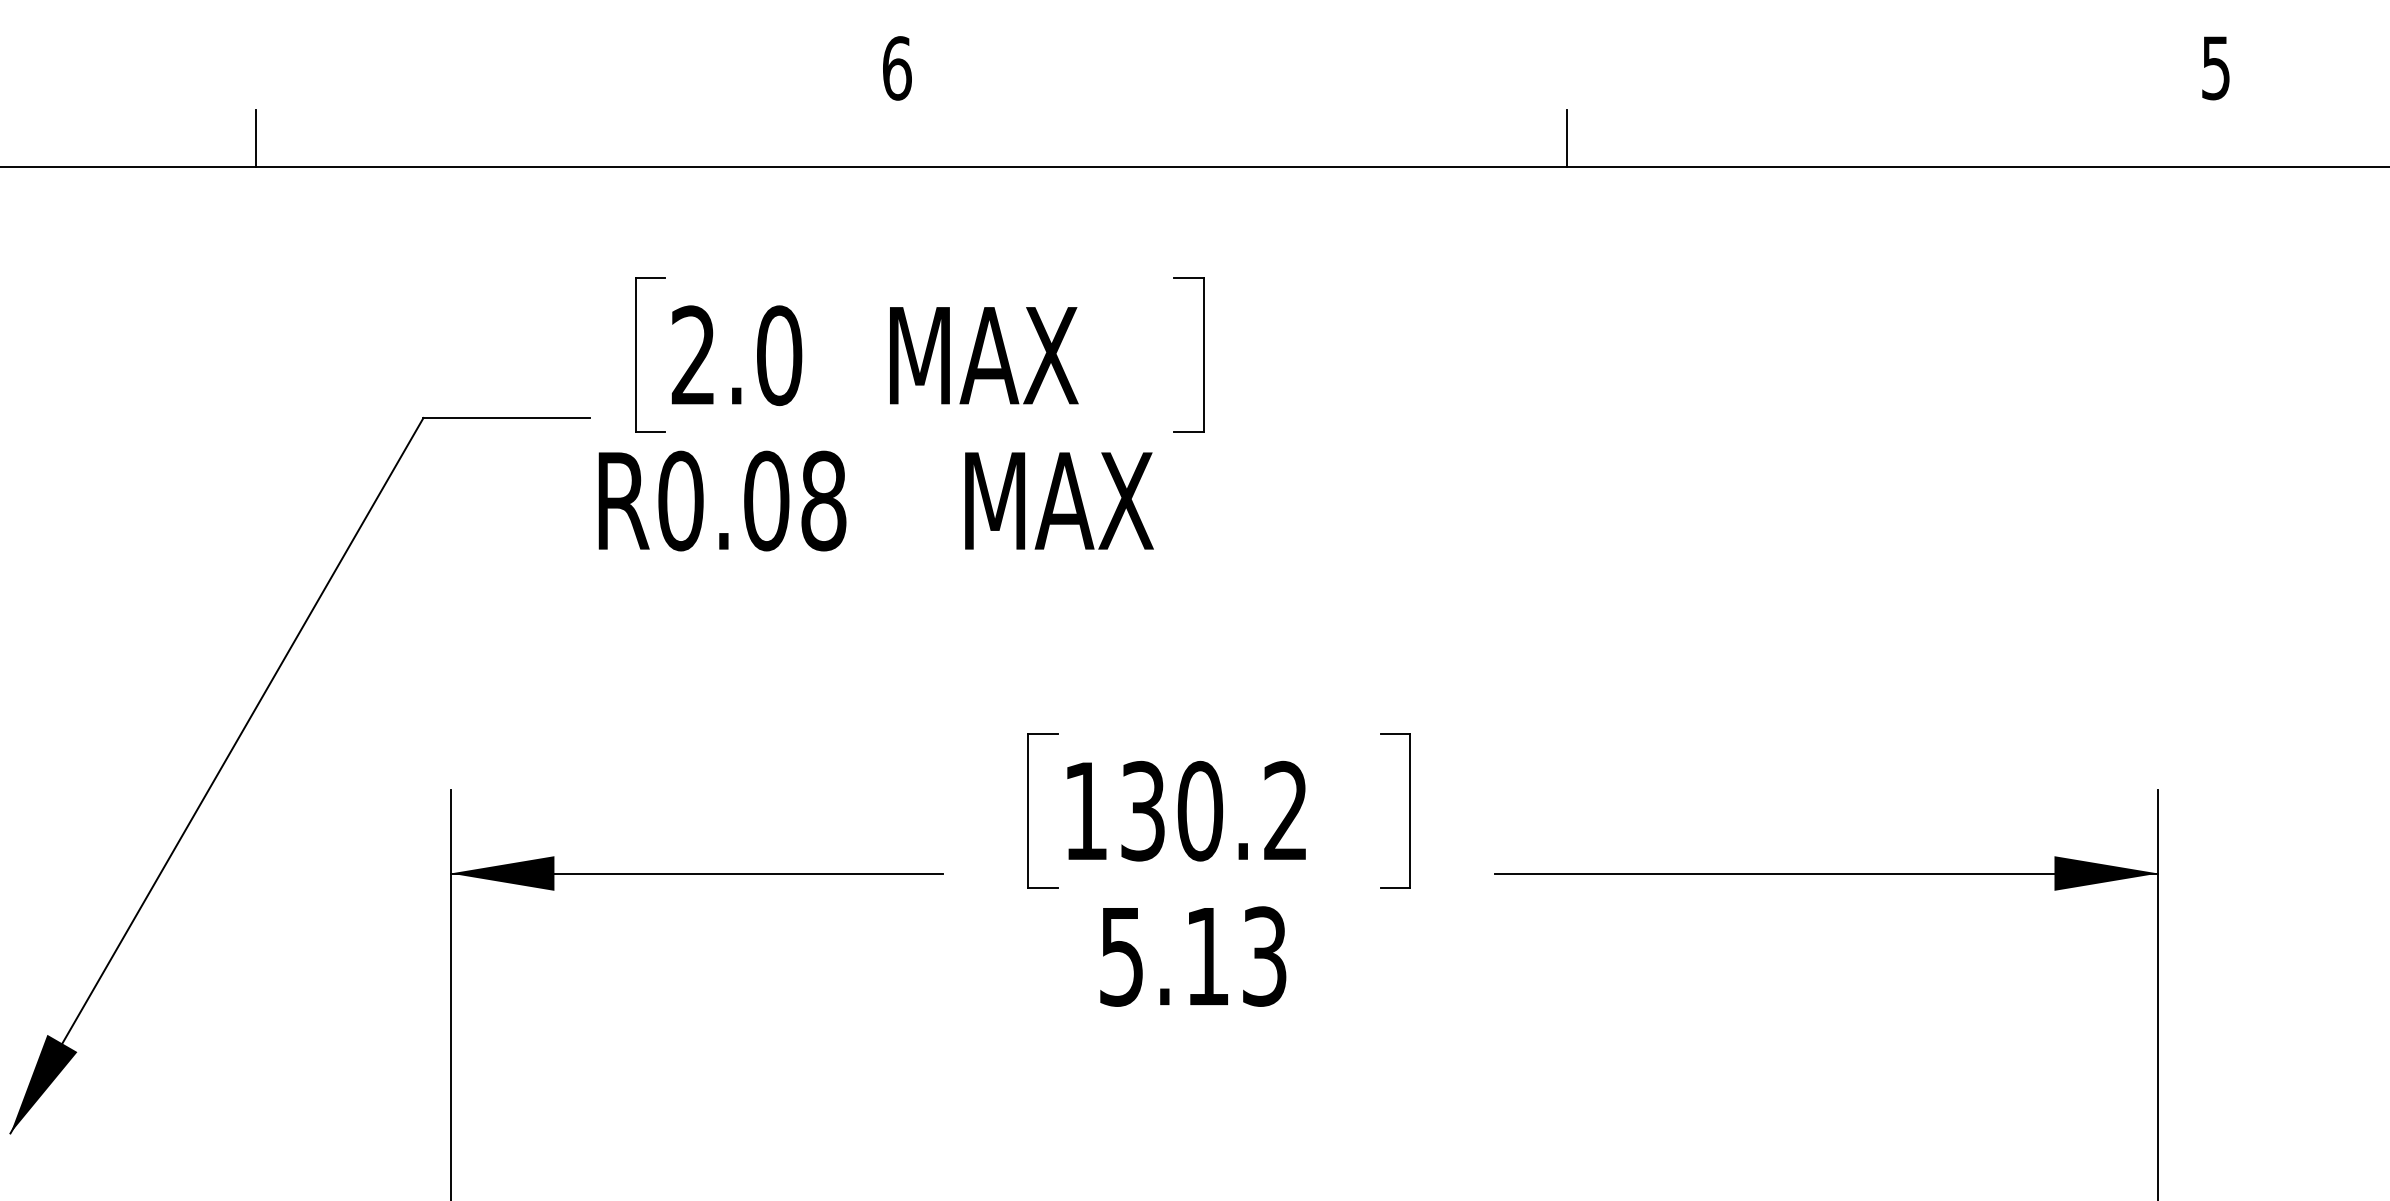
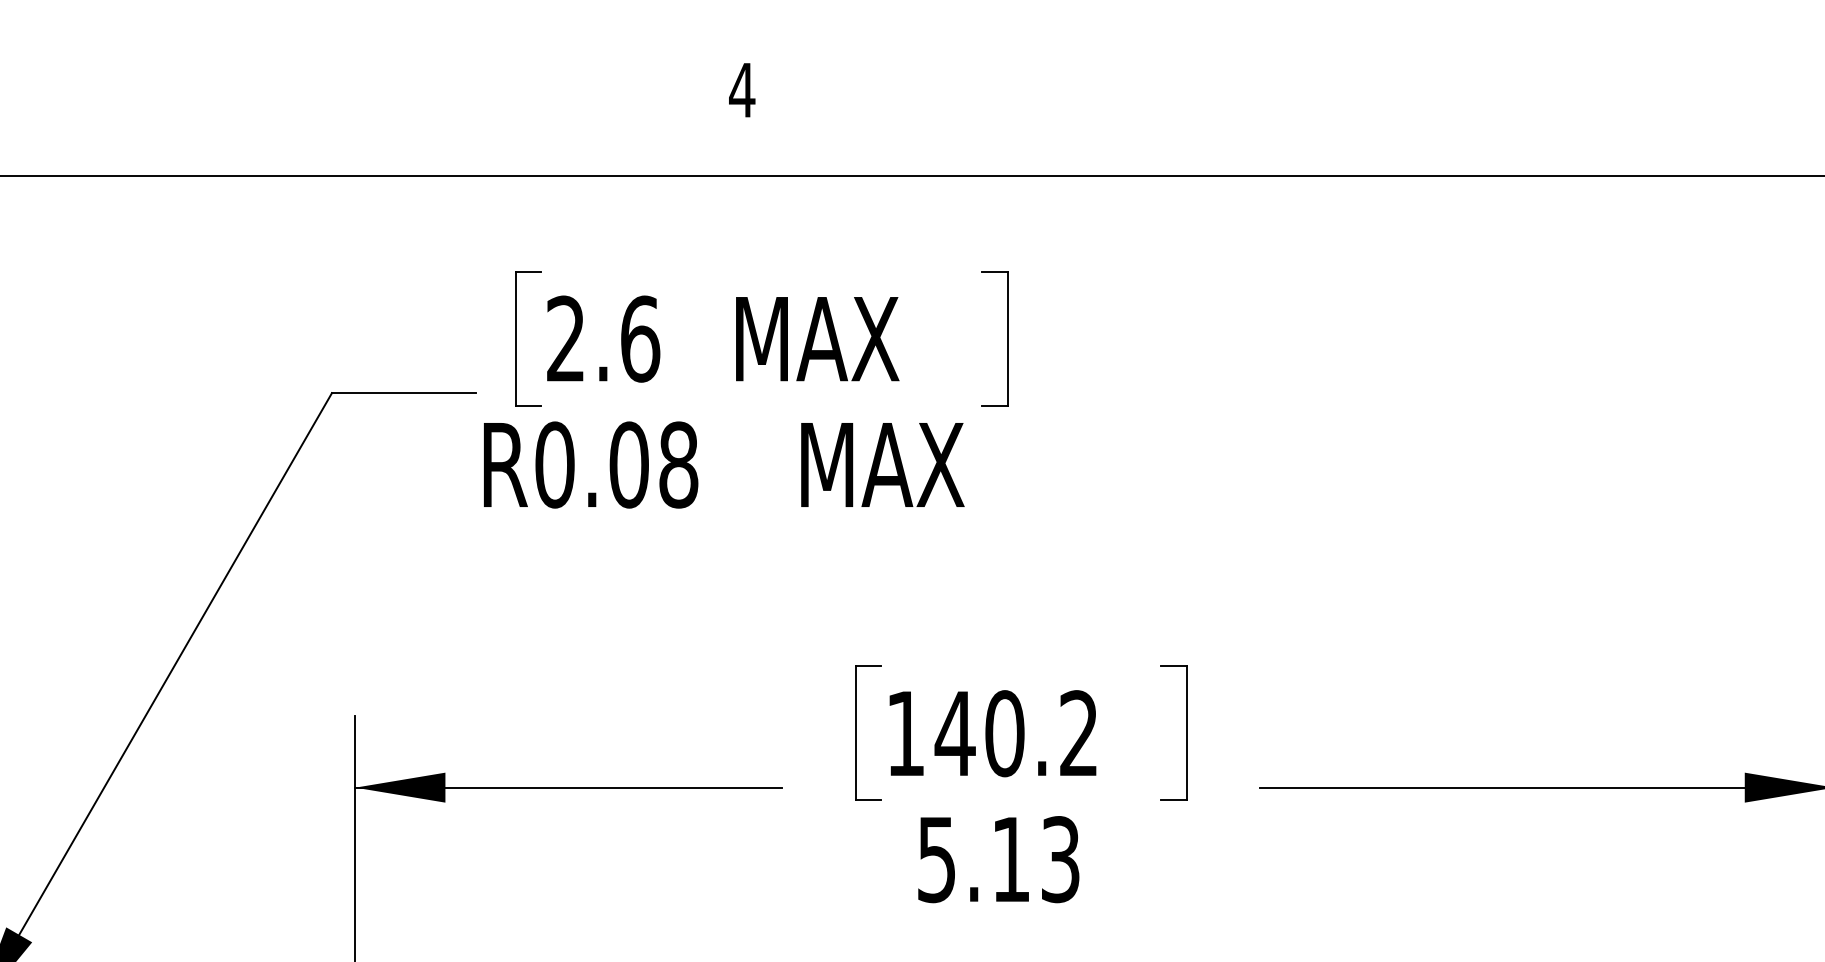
text: (896, 68) -> (741, 90), 6 -> 4
line: (255, 138) -> (186, 150), removed
line: (1567, 138) -> (1322, 150), removed
text: (779, 355) -> (640, 338), 2.0 -> 2.6
text: (1142, 810) -> (954, 733), 130.2 -> 140.2

